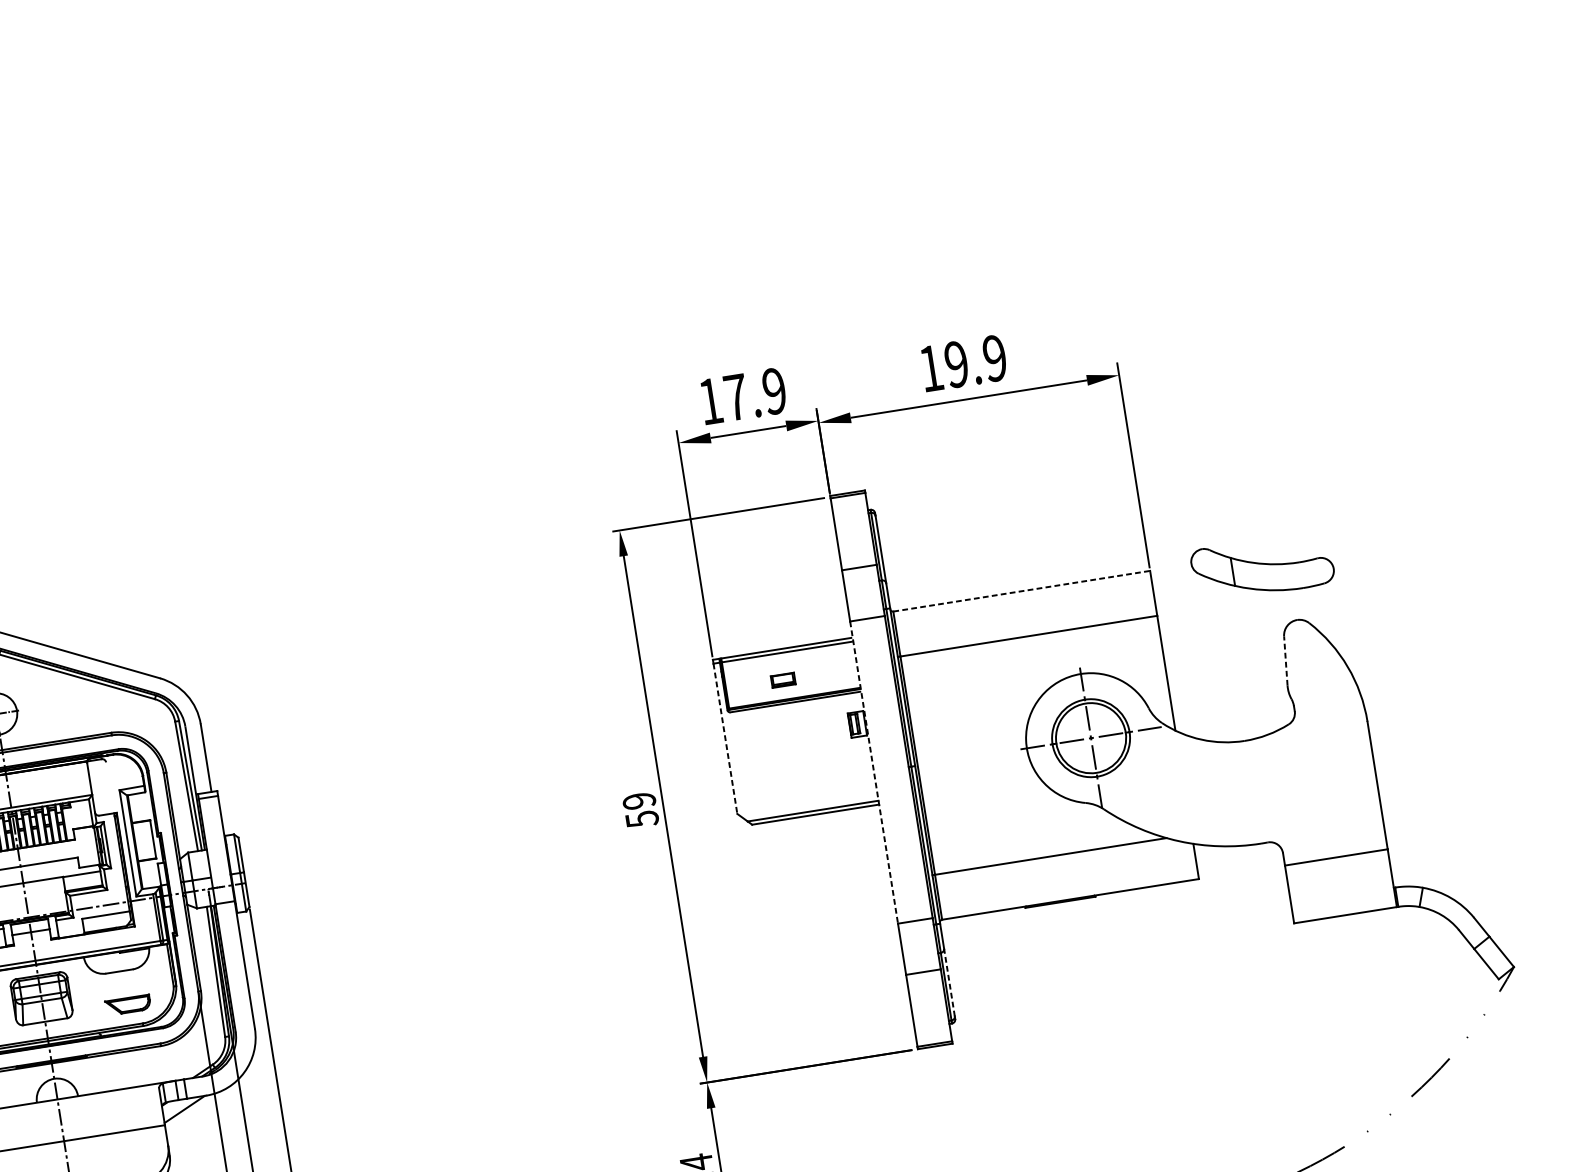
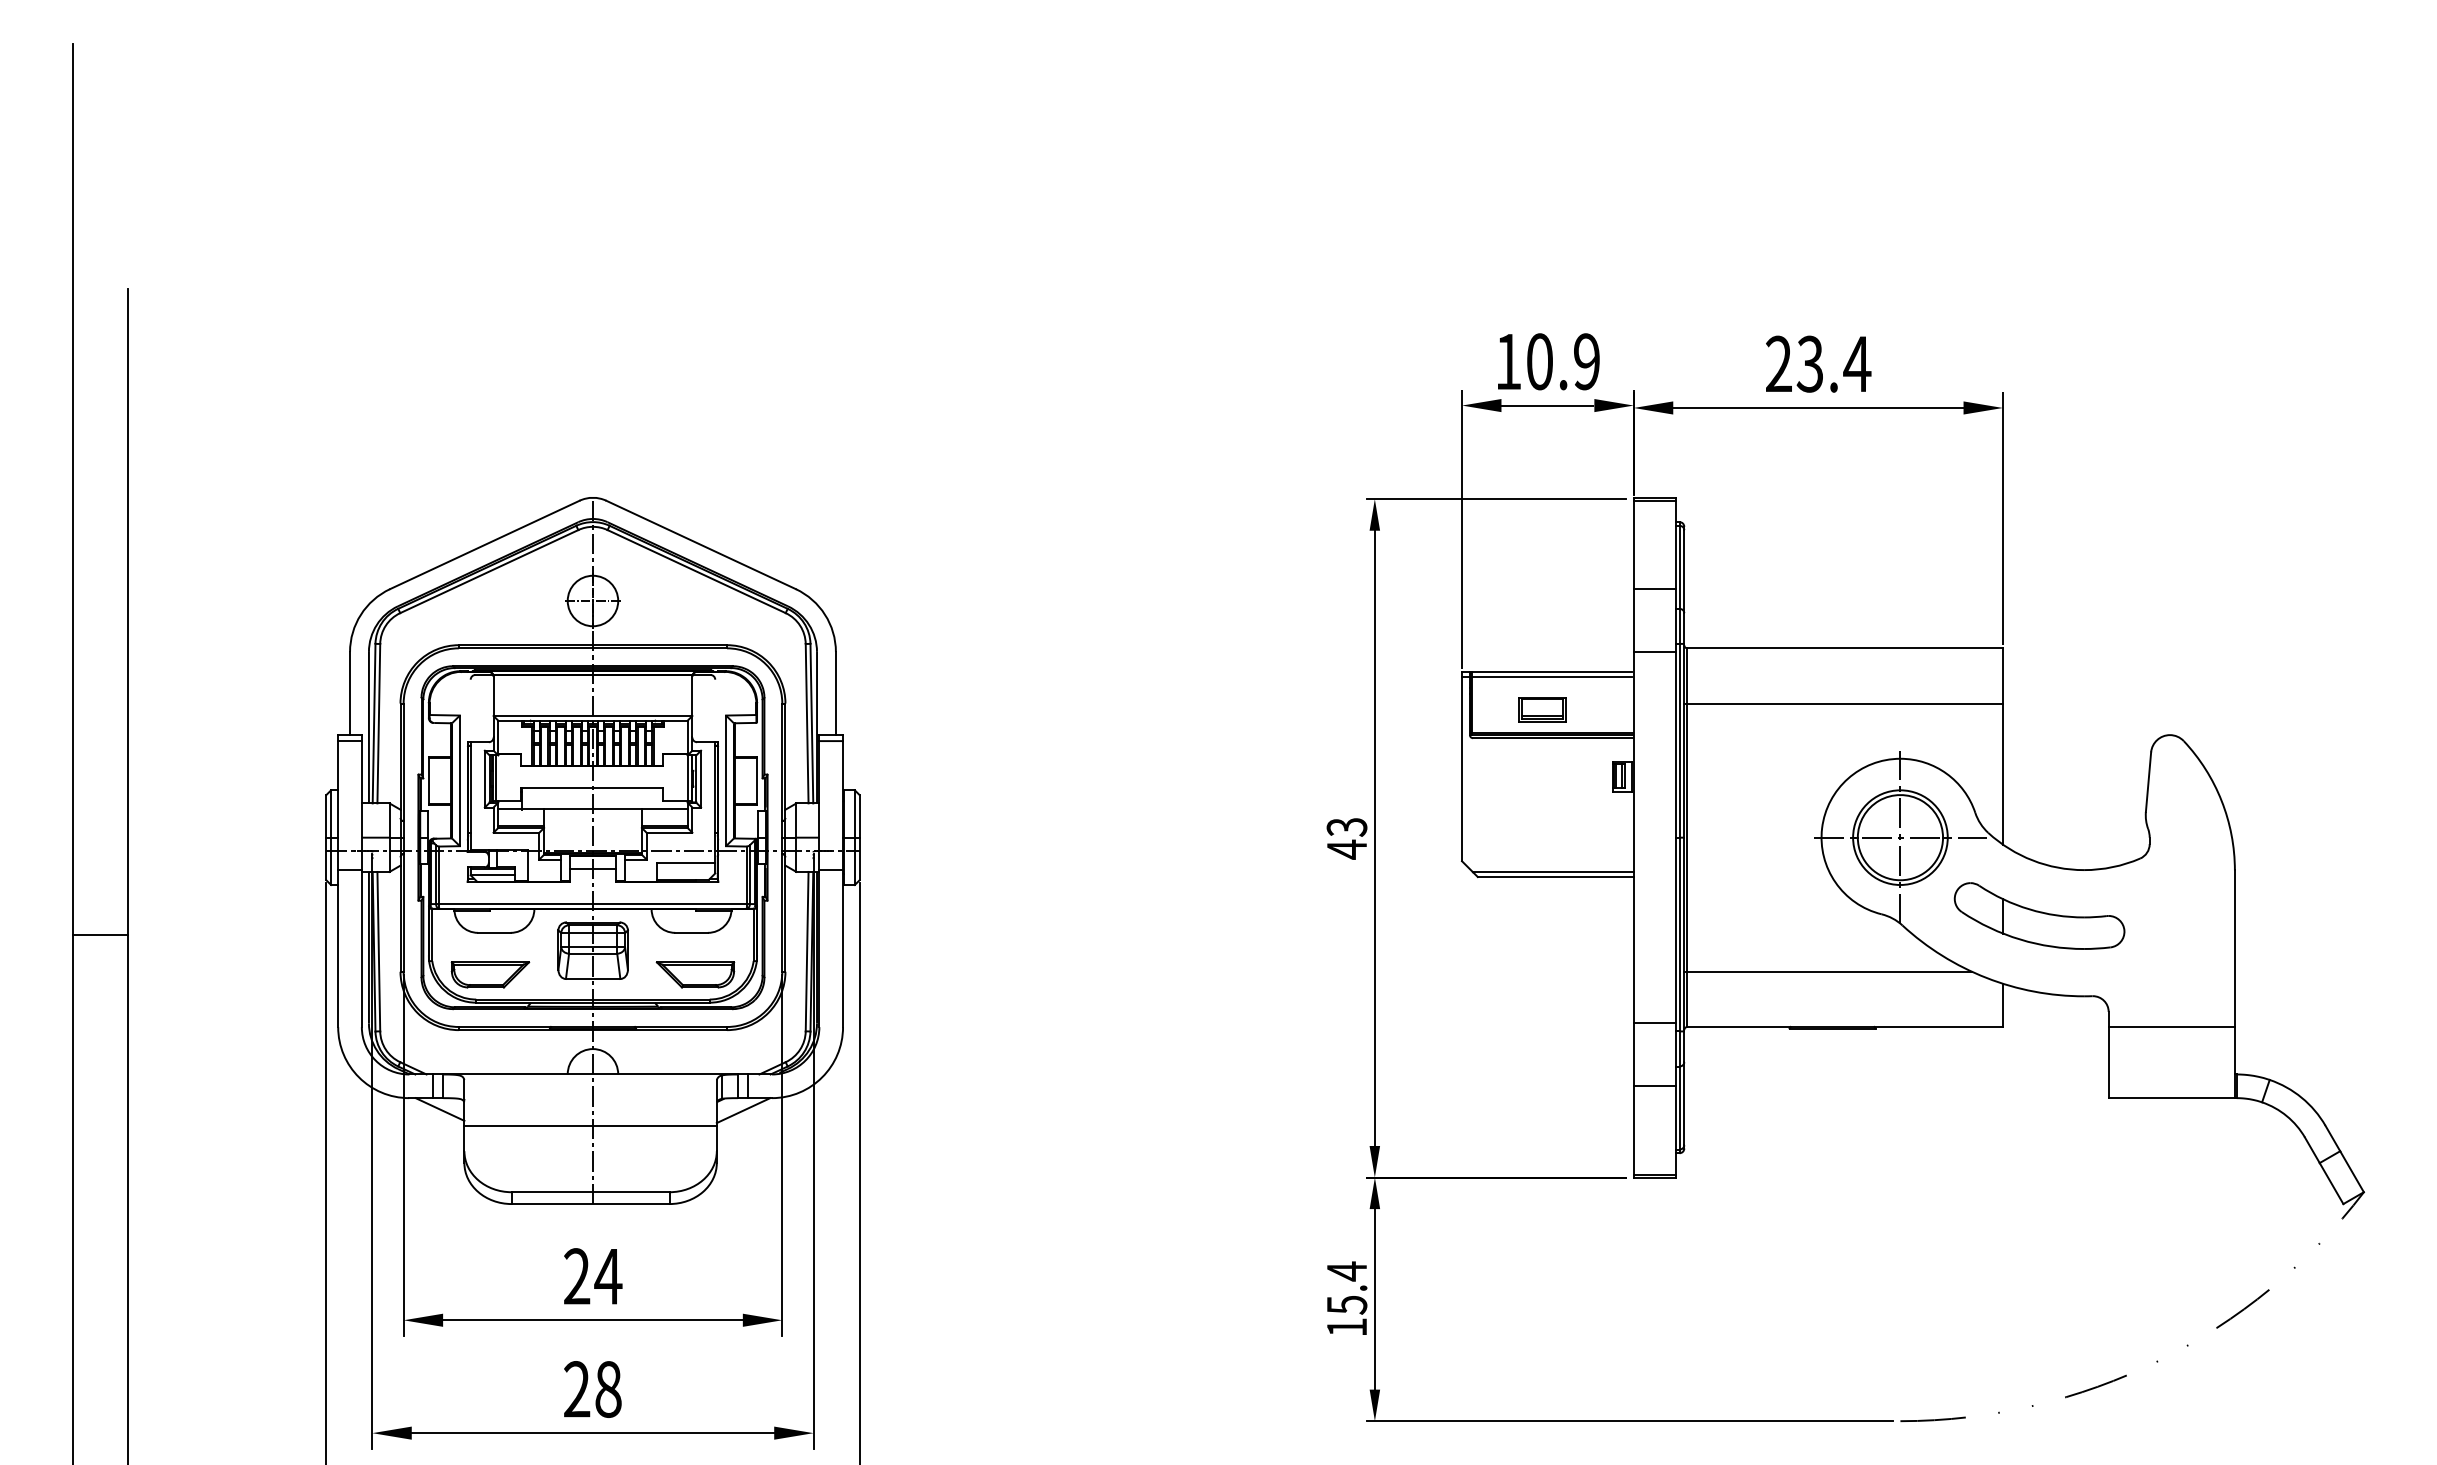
text: (963, 362) -> (1818, 363), 19.9 -> 23.4
text: (736, 397) -> (1540, 361), 17.9 -> 10.9
part: (1262, 566) -> (2039, 915), moved
line: (1021, 591) -> (1845, 648), dashed -> solid
line: (1285, 661) -> (2148, 782), dashed -> solid
part: (783, 680) -> (1542, 709), size x1.67
line: (725, 739) -> (1462, 769), dashed -> solid
line: (873, 772) -> (1633, 837), dashed -> solid
text: (640, 810) -> (1346, 838), 59 -> 43
line: (949, 982) -> (1684, 1103), dashed -> solid
part: (128, 1004) -> (695, 974), size x1.43

